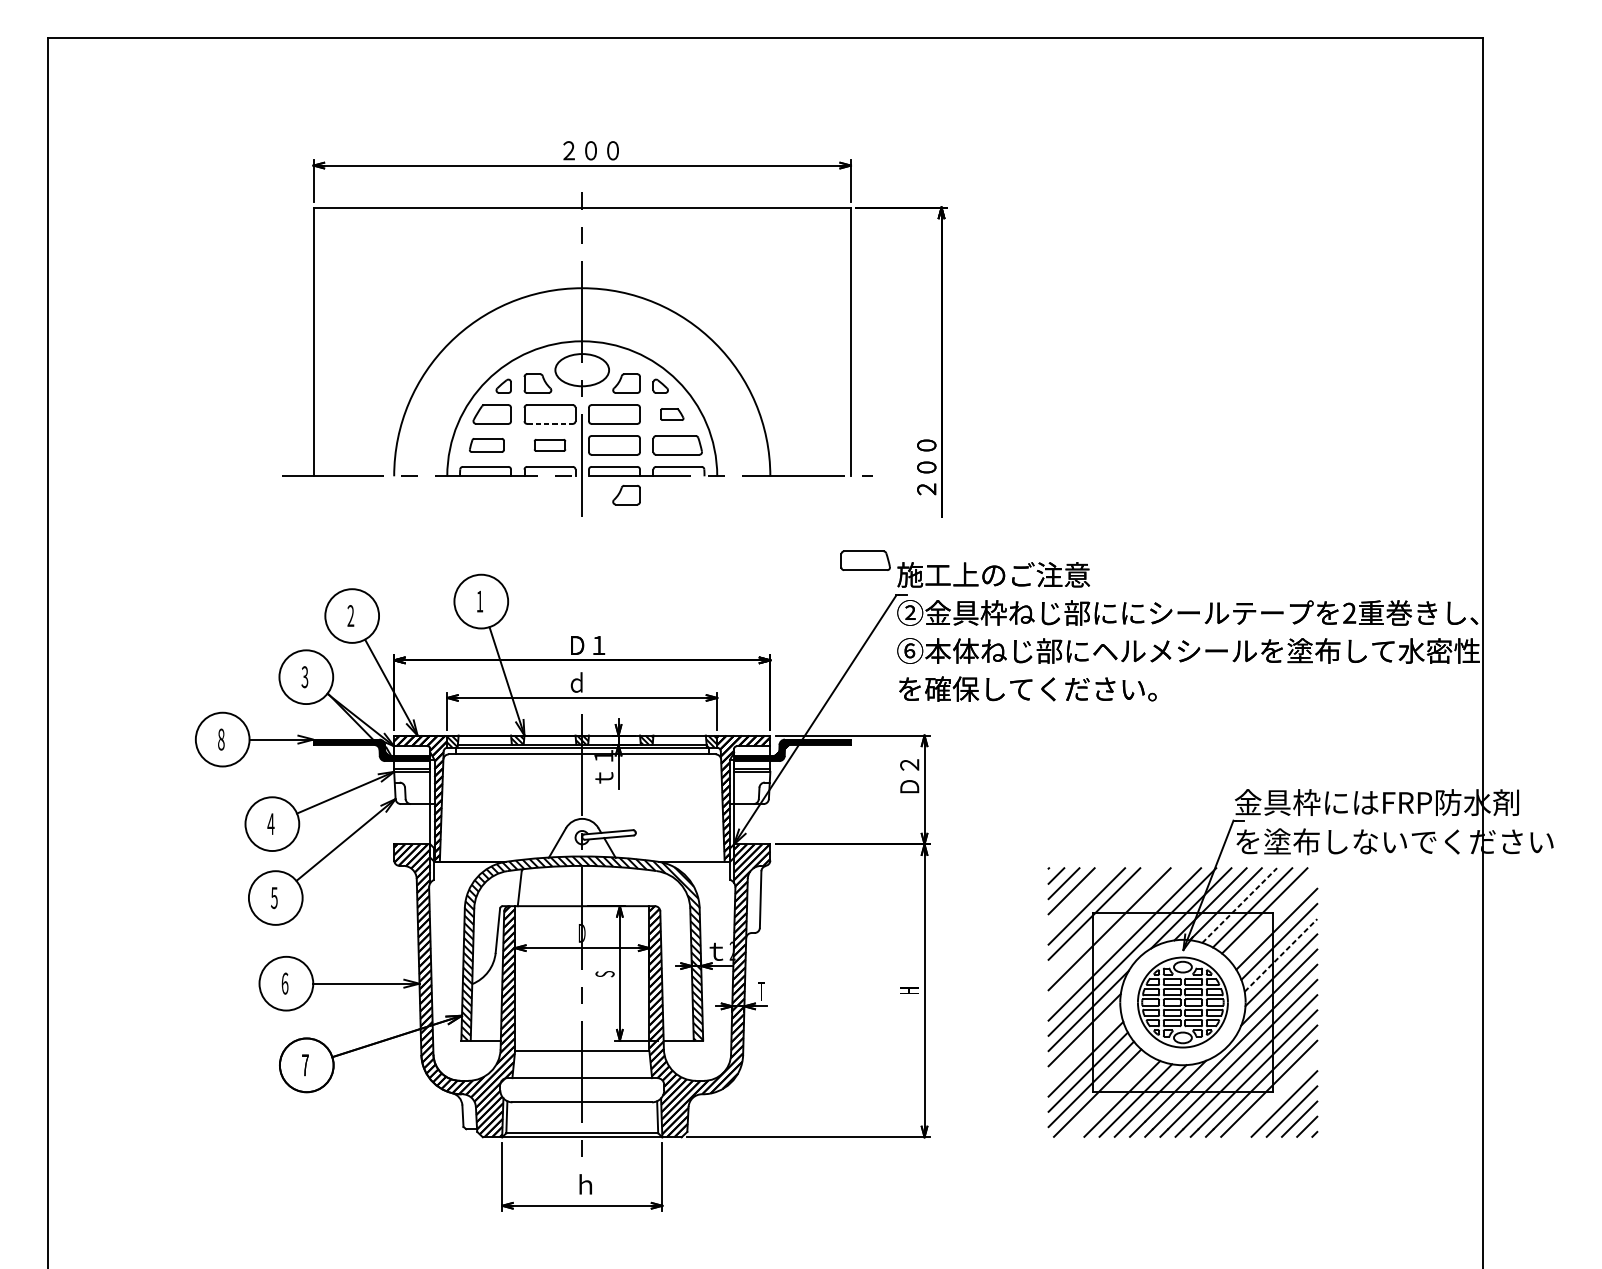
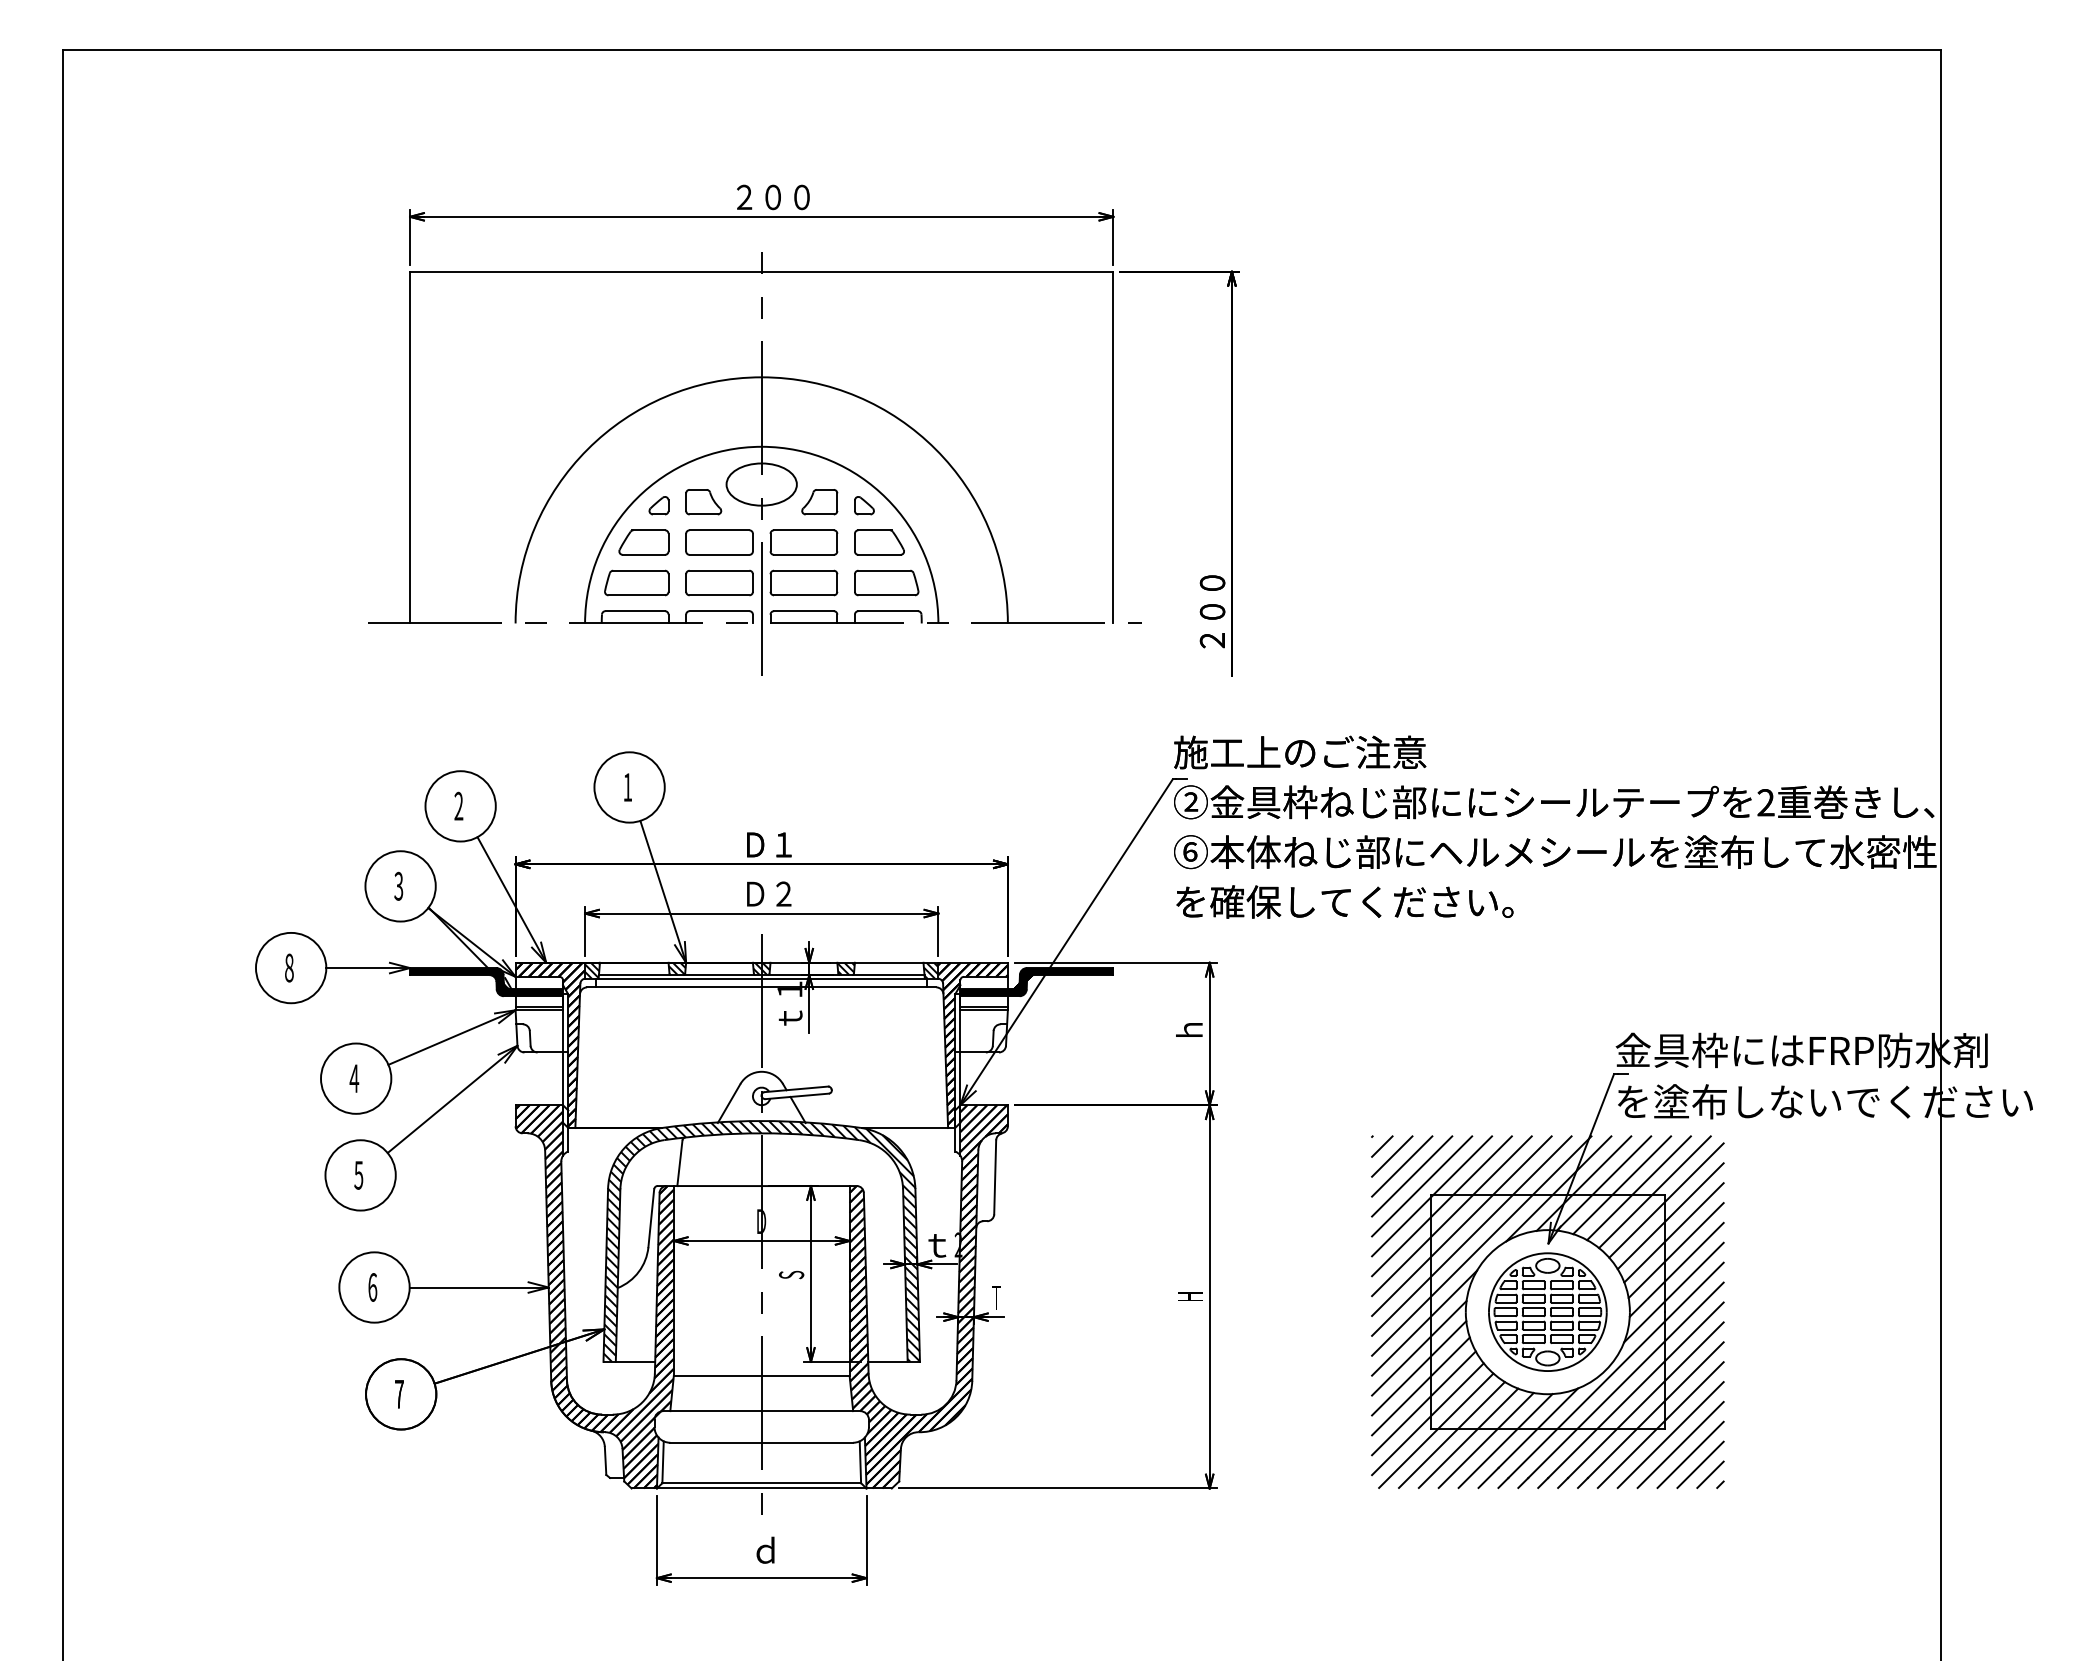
part: (672, 414) -> (879, 542), size x1.67
line: (549, 423) -> (719, 554), dashed -> solid
part: (486, 445) -> (636, 582), size x1.43
part: (549, 445) -> (719, 582), size x1.67
part: (626, 495) -> (819, 648), removed
part: (865, 560) -> (1132, 733), removed
text: (587, 681) -> (768, 892), ｄ -> Ｄ２
text: (909, 775) -> (1189, 1015), Ｄ２ -> ｈ
line: (1079, 898) -> (1412, 1176), added
line: (1239, 904) -> (1622, 1184), dashed -> solid
line: (1273, 917) -> (1666, 1200), added
line: (1101, 921) -> (1441, 1206), added
line: (1116, 936) -> (1461, 1225), added
line: (1281, 955) -> (1676, 1250), dashed -> solid
line: (1084, 1045) -> (1419, 1368), added
line: (1109, 1096) -> (1451, 1434), added
line: (1276, 1096) -> (1670, 1434), added
text: (585, 1183) -> (765, 1549), ｈ -> ｄ

